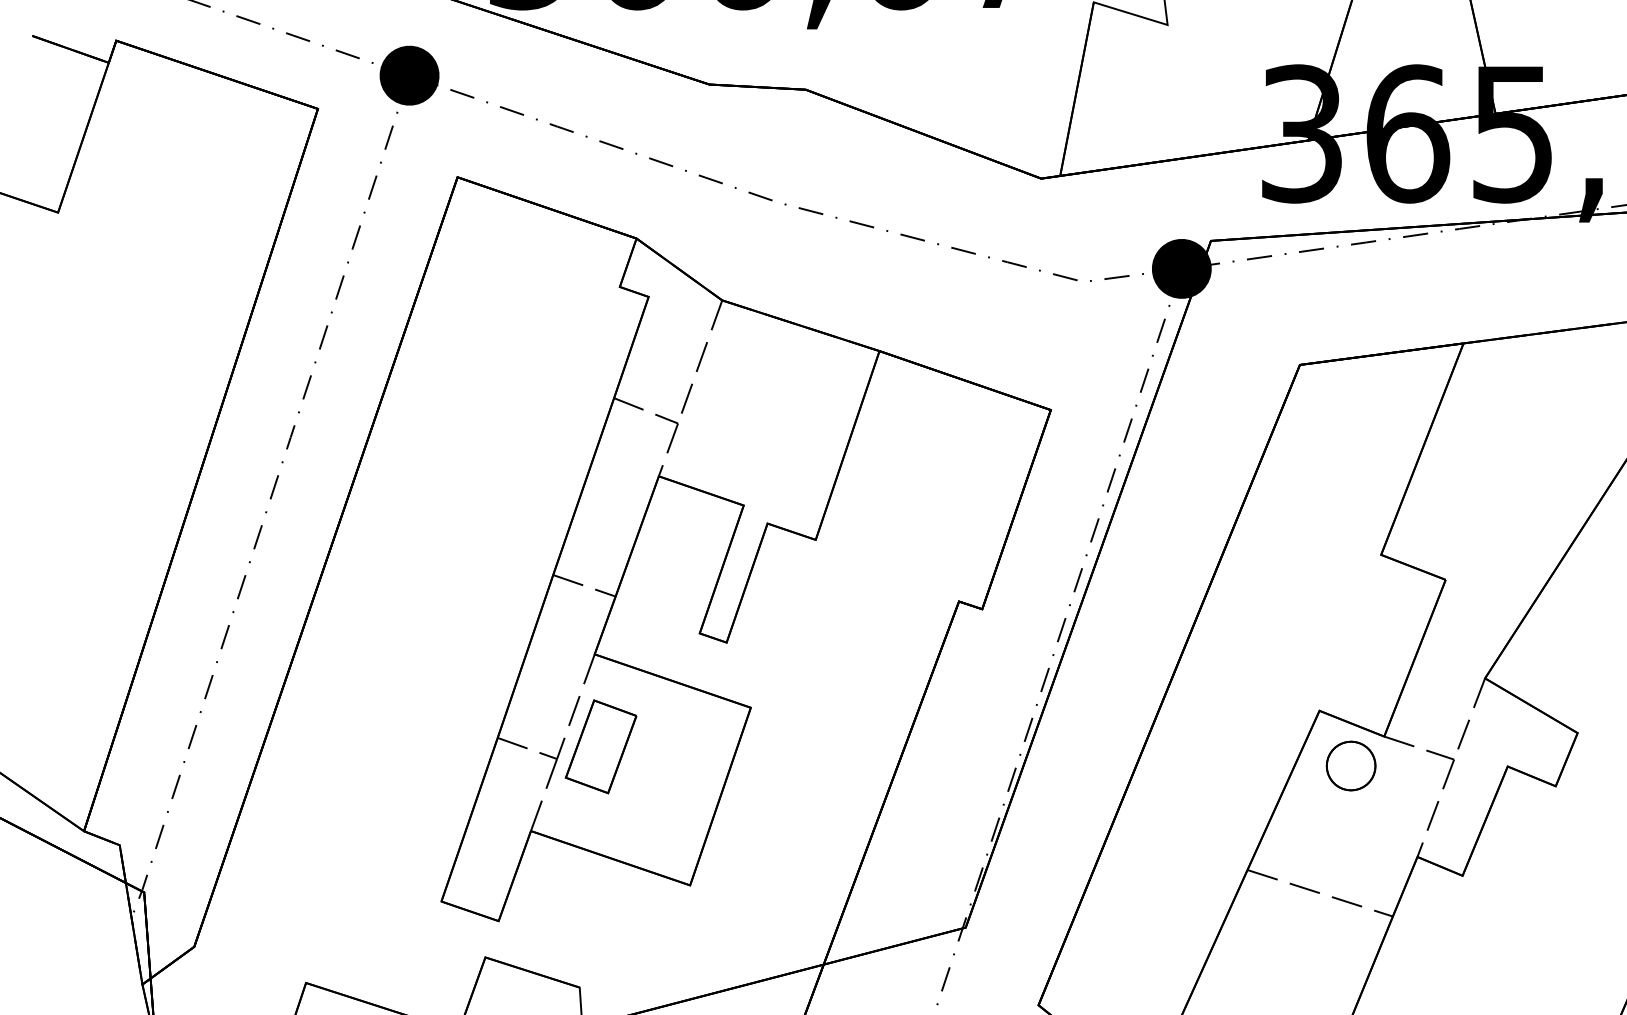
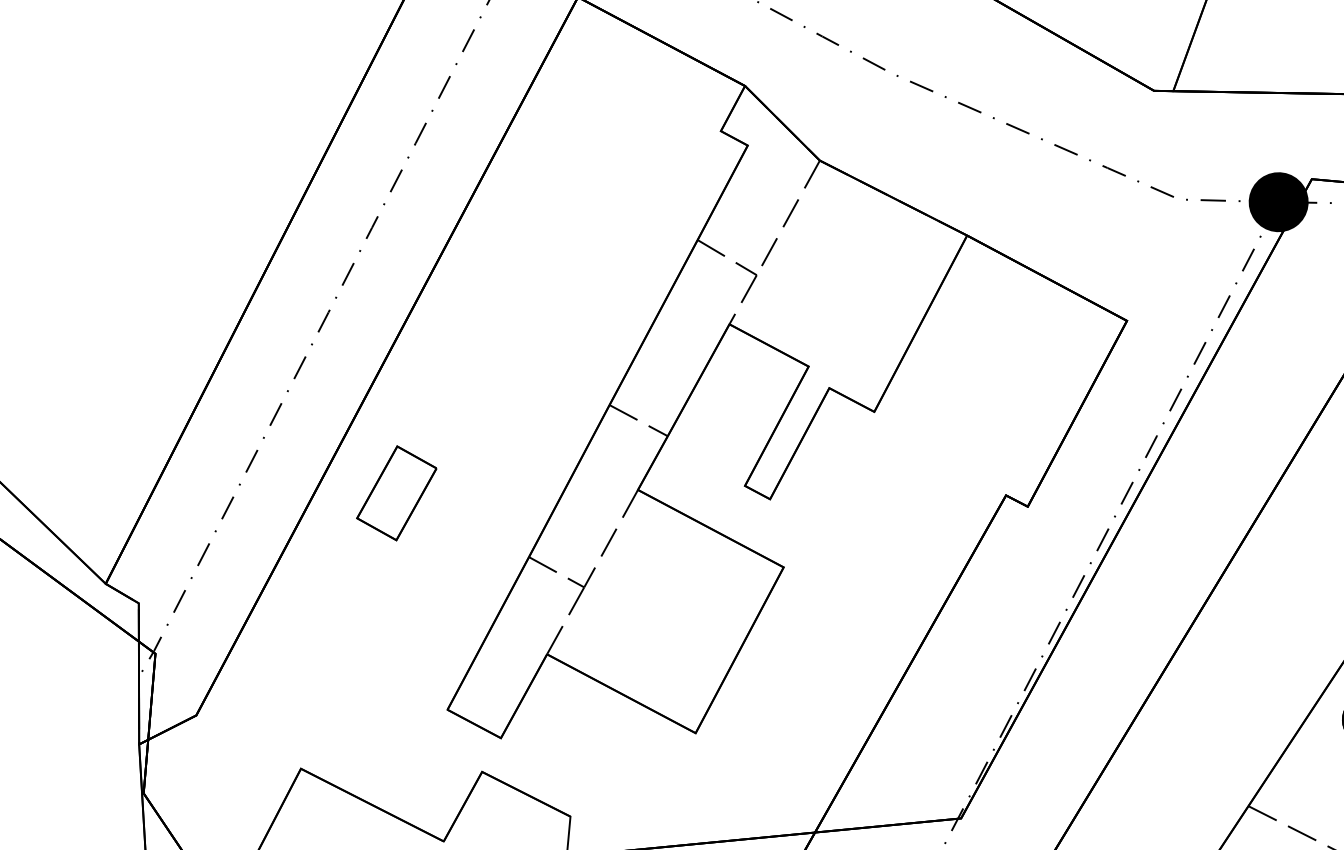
part: (600, 746) -> (396, 492), moved

